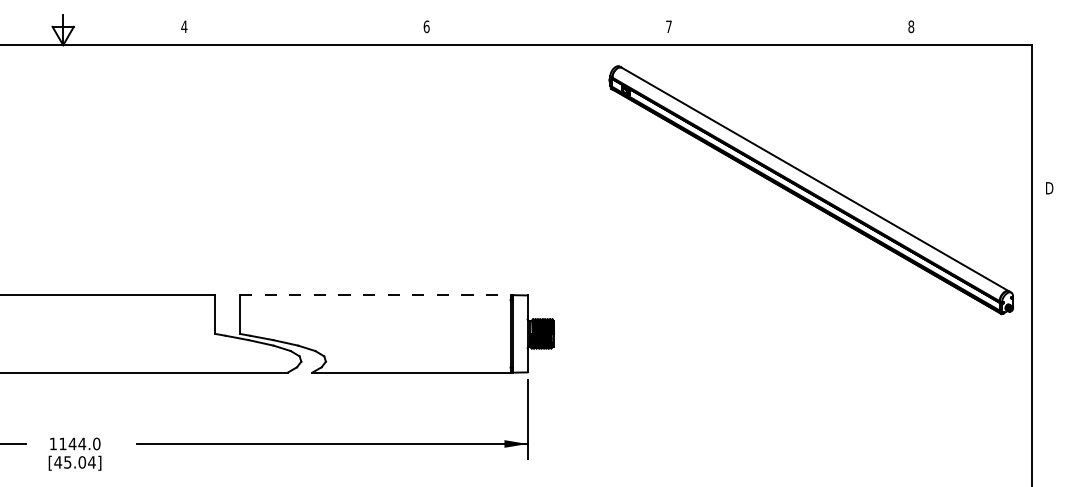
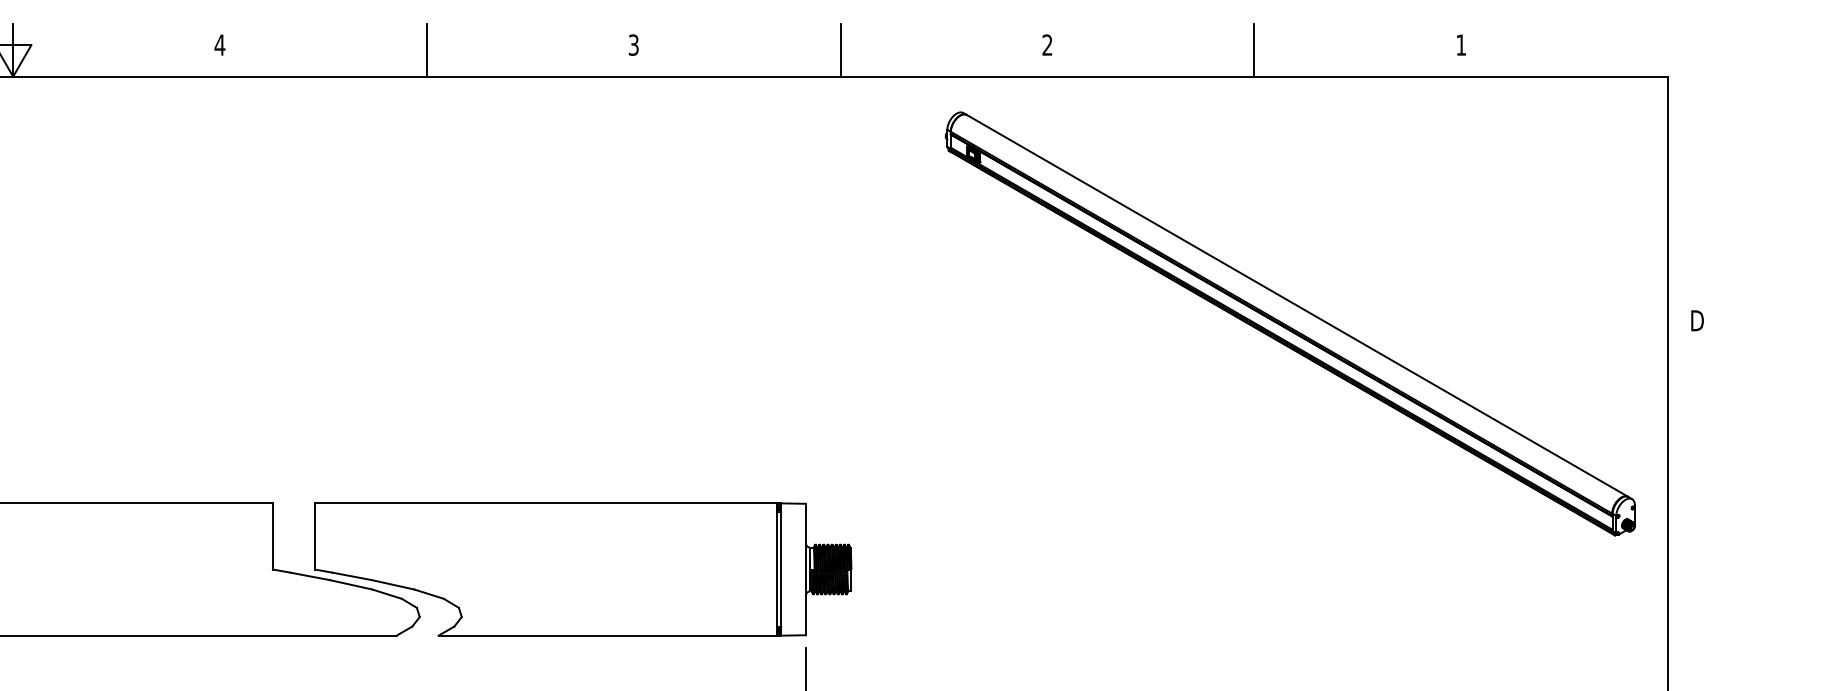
text: (426, 26) -> (633, 44), 6 -> 3
text: (668, 26) -> (1046, 44), 7 -> 2
text: (911, 26) -> (1461, 44), 8 -> 1
line: (305, 29) -> (426, 49), added
line: (547, 29) -> (840, 49), added
line: (790, 29) -> (1255, 49), added
line: (376, 295) -> (548, 503), dashed -> solid

